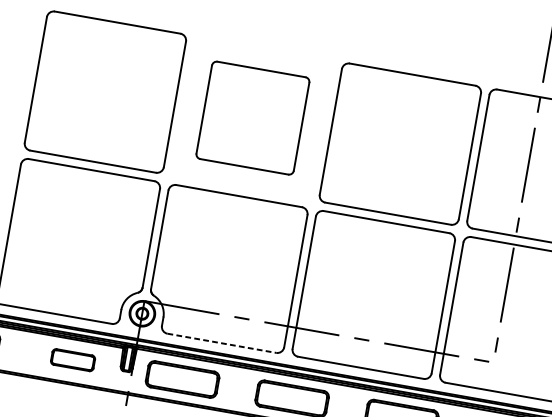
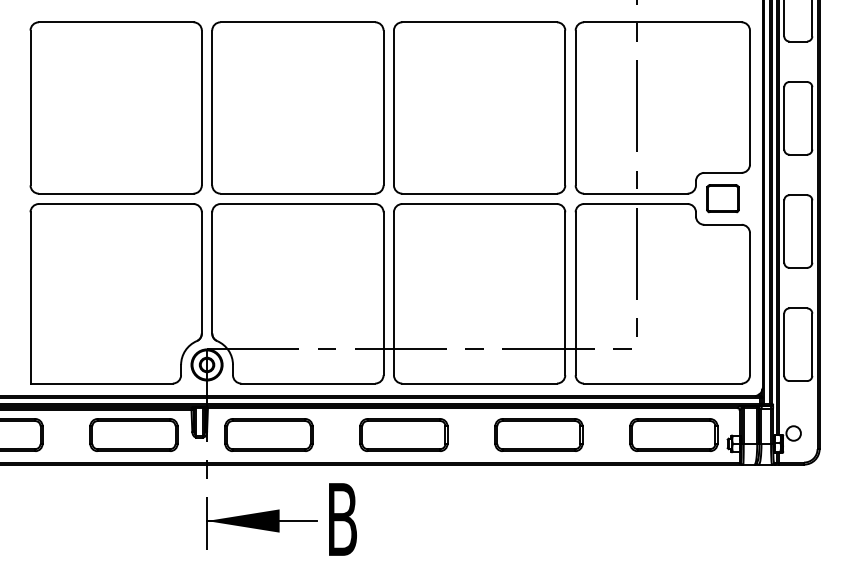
part: (252, 117) -> (297, 107), size x1.43
line: (222, 343) -> (308, 383), dashed -> solid
part: (72, 359) -> (133, 434), size x1.67

